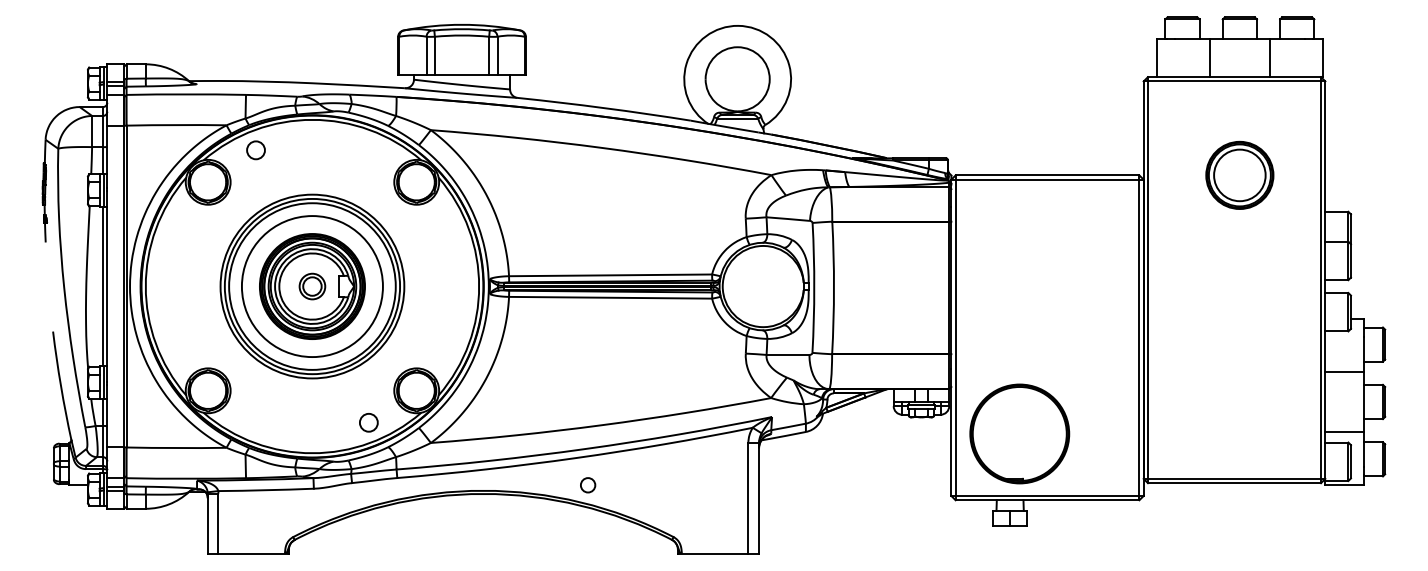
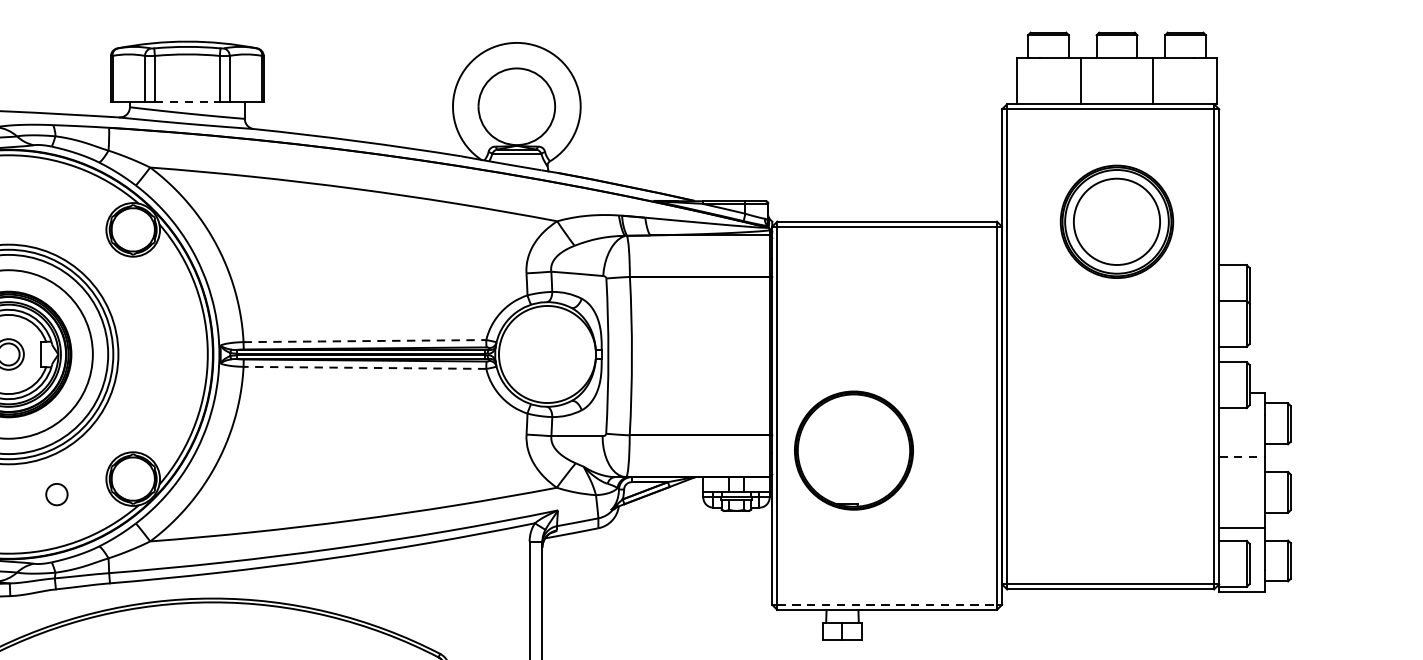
line: (462, 75) -> (187, 102), solid -> dashed
part: (1239, 174) -> (1116, 220), size x1.4
line: (609, 275) -> (363, 341), solid -> dashed
line: (611, 297) -> (366, 367), solid -> dashed
line: (1345, 372) -> (1243, 457), solid -> dashed
circle: (368, 422) -> (56, 494), moved
part: (1019, 433) -> (853, 450), moved
circle: (588, 485) -> (338, 592), removed
line: (1047, 495) -> (887, 604), solid -> dashed

